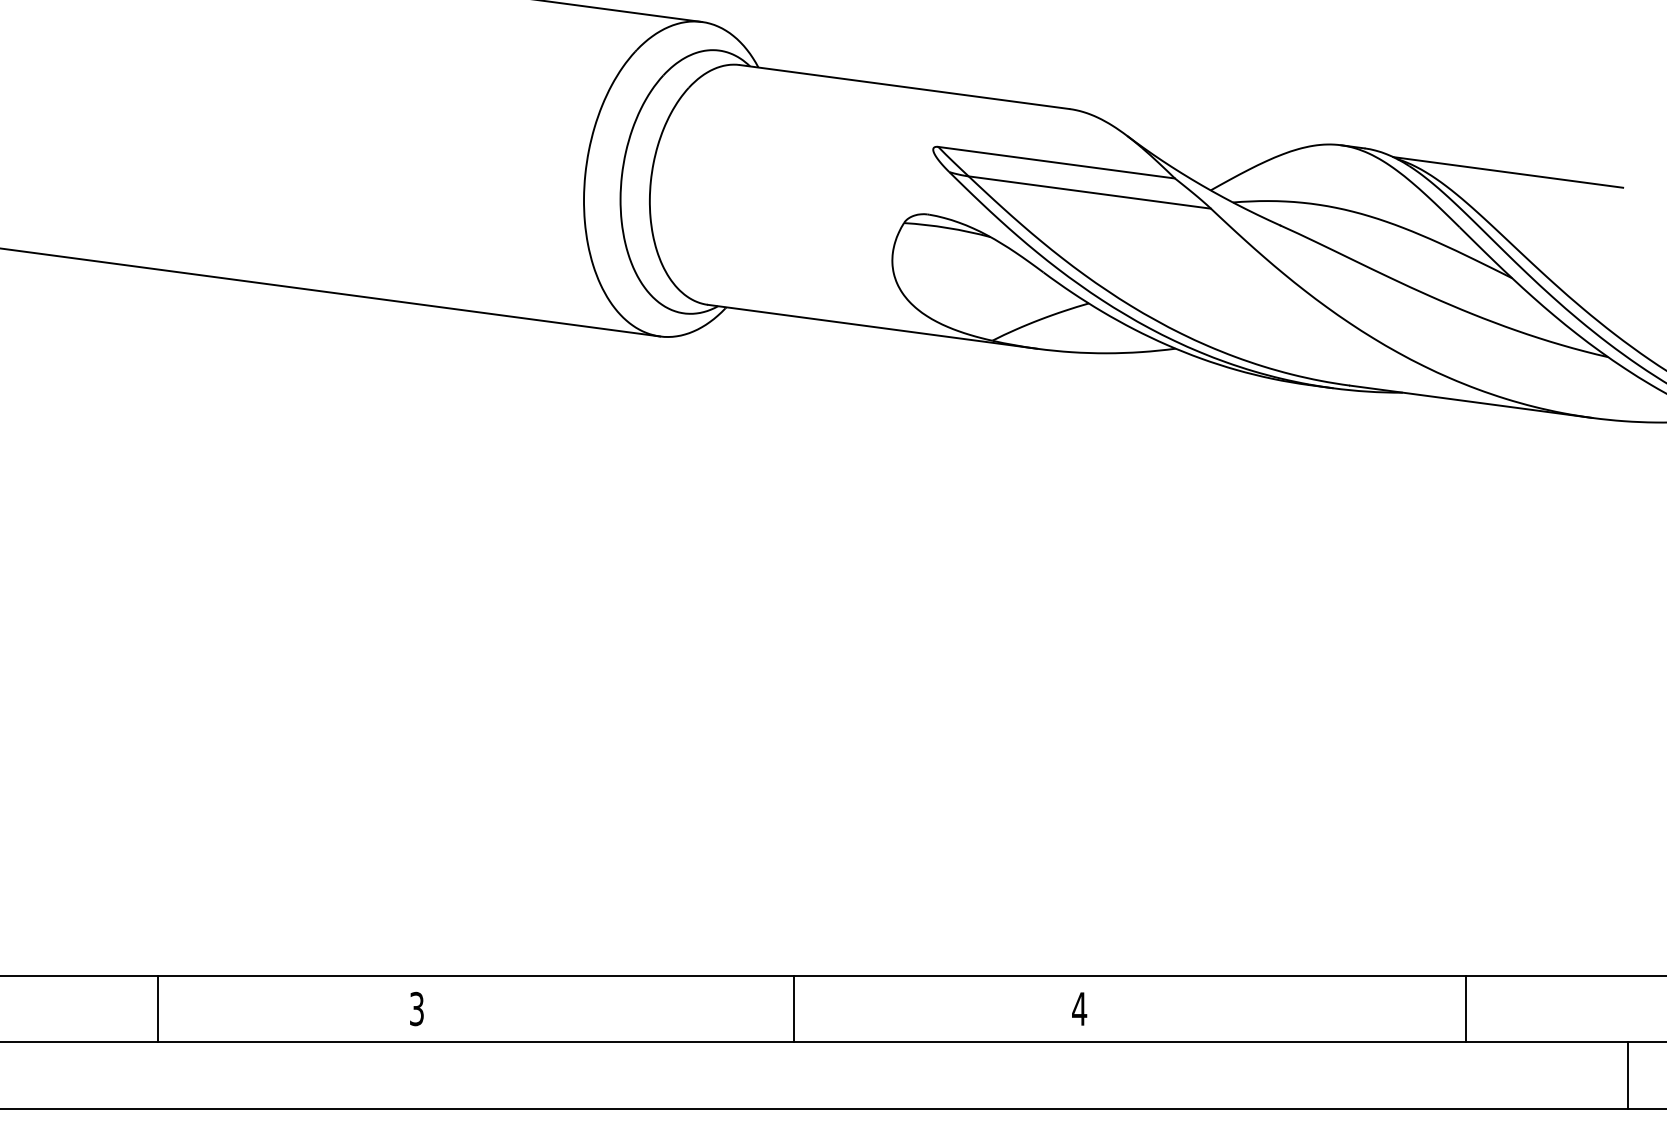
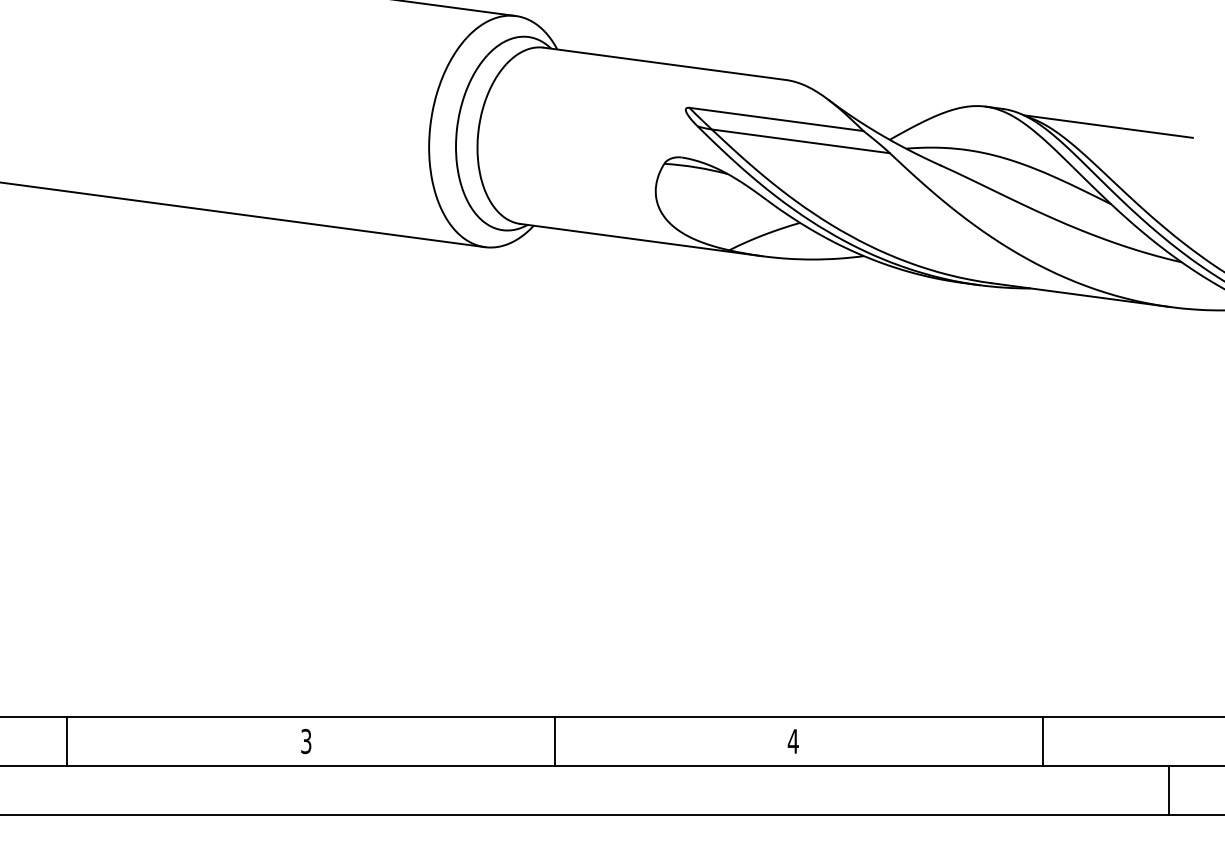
line: (157, 1009) -> (66, 741), moved
line: (794, 1009) -> (554, 741), moved
line: (1466, 1009) -> (1042, 741), moved
line: (1628, 1074) -> (1169, 789), moved

